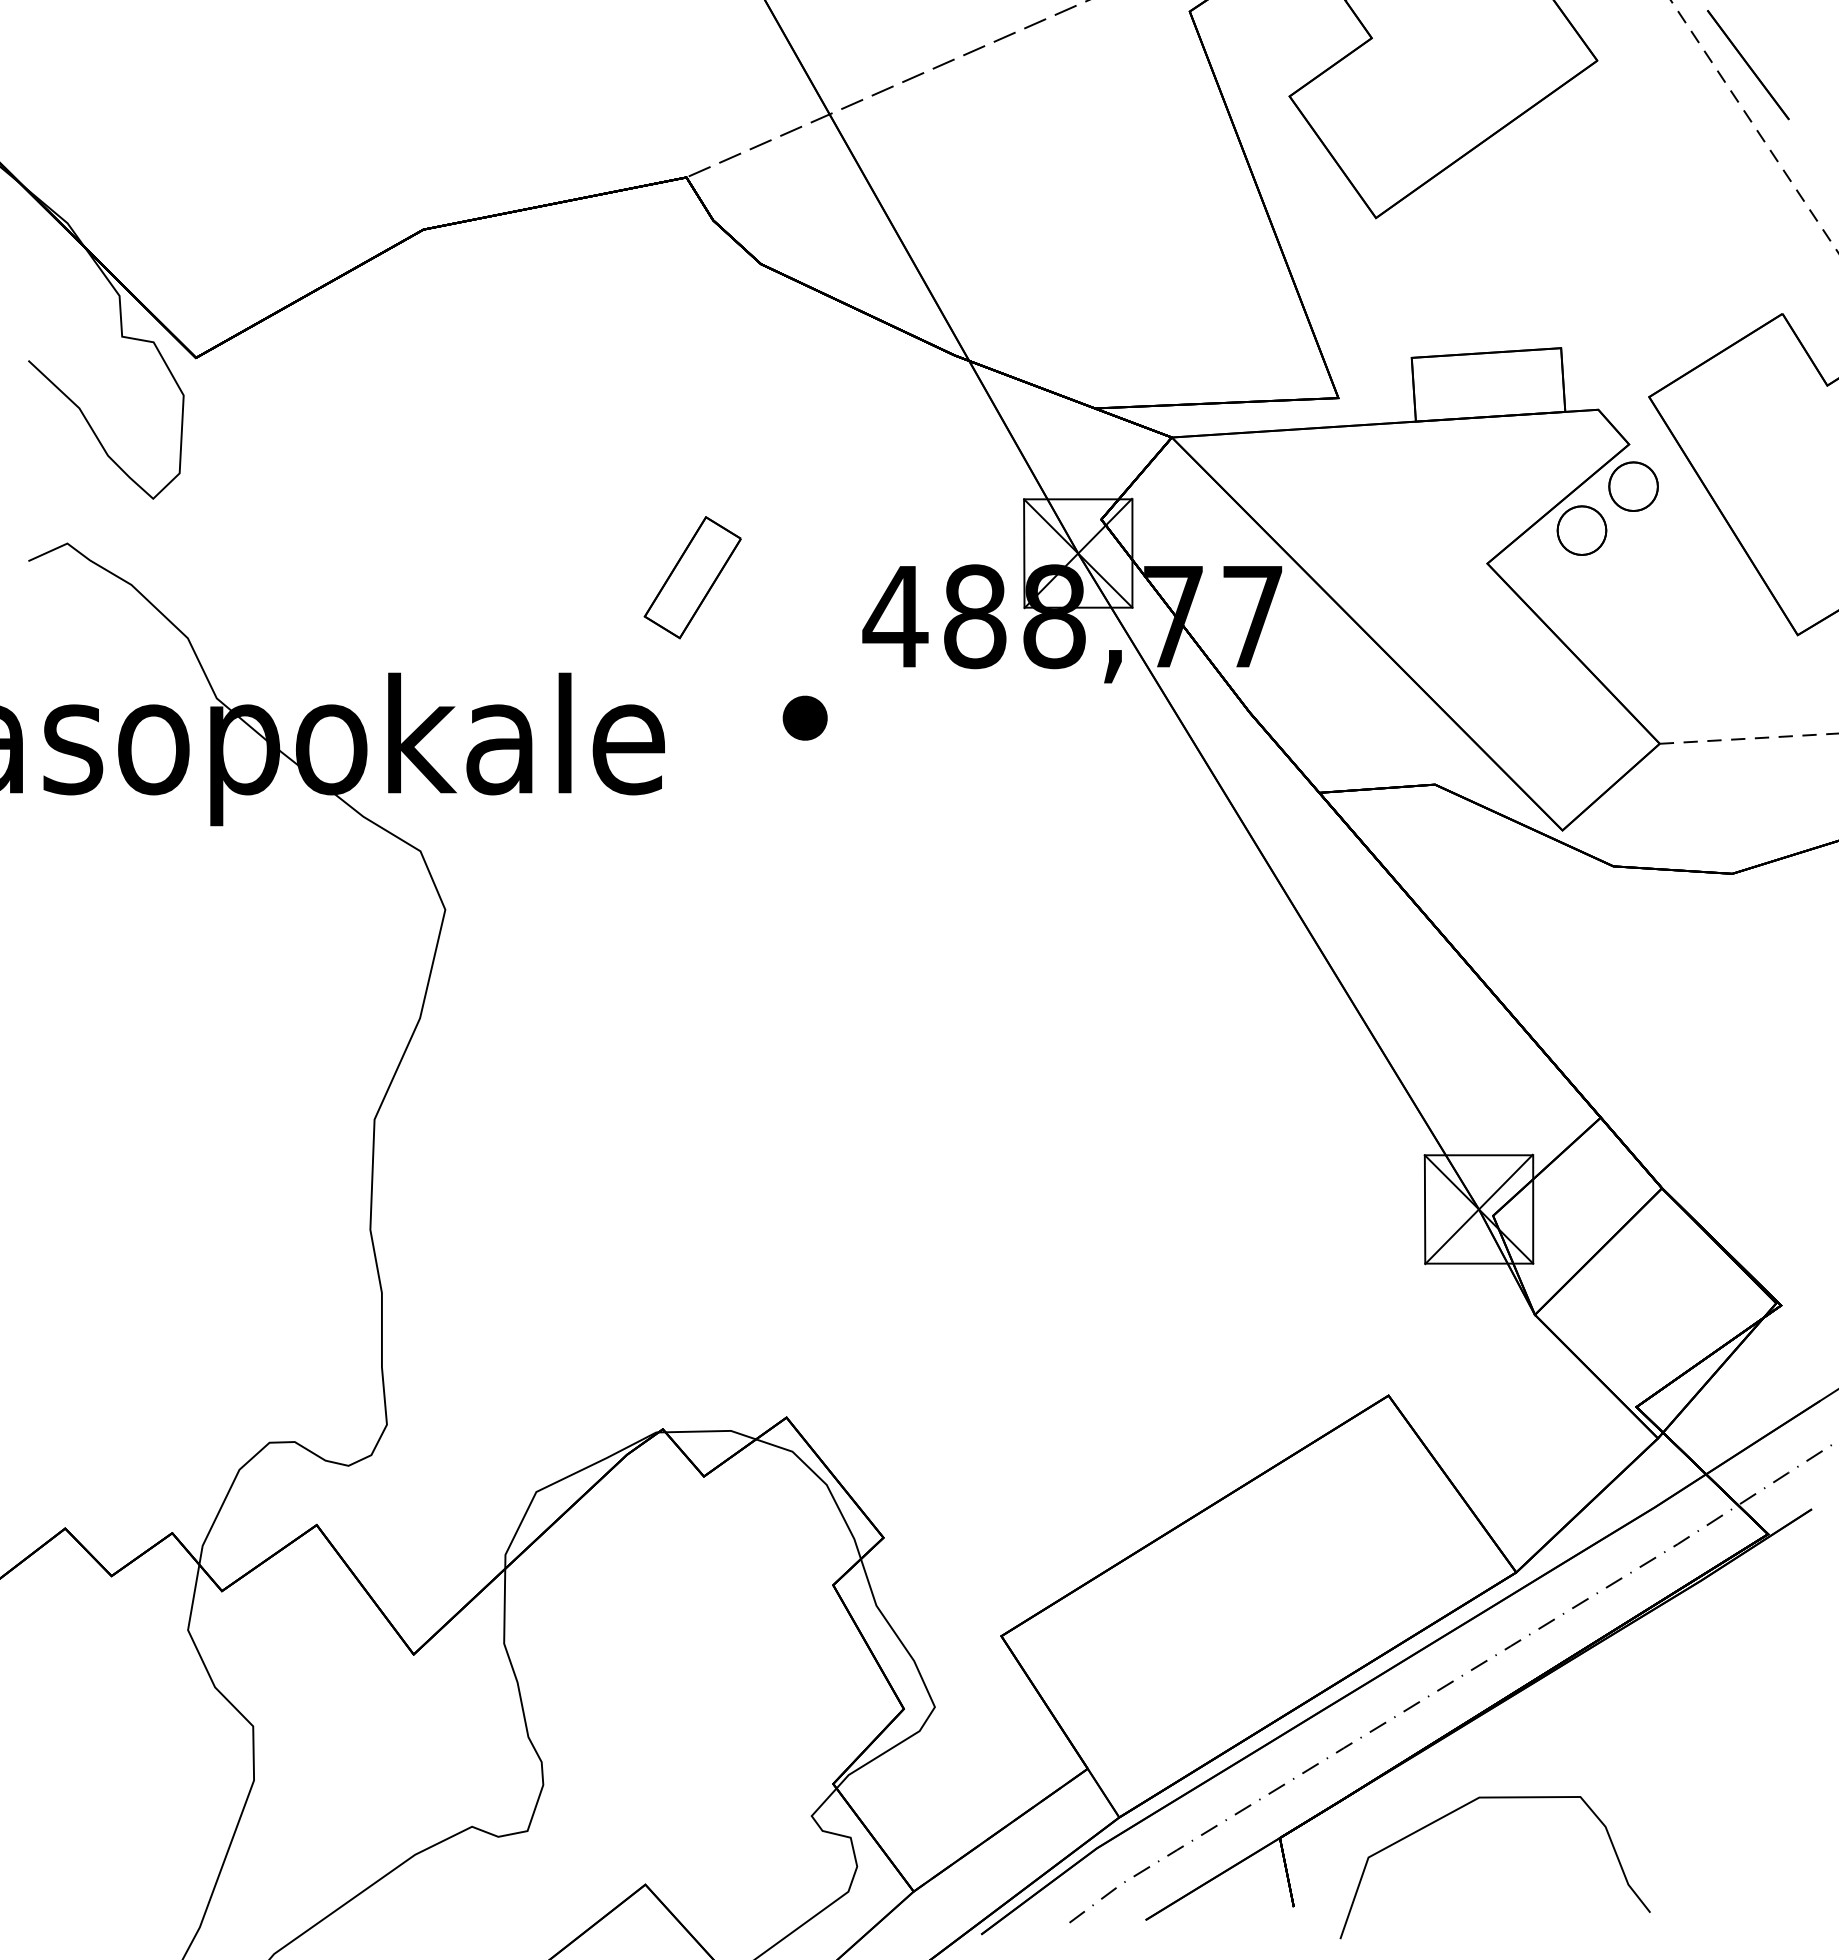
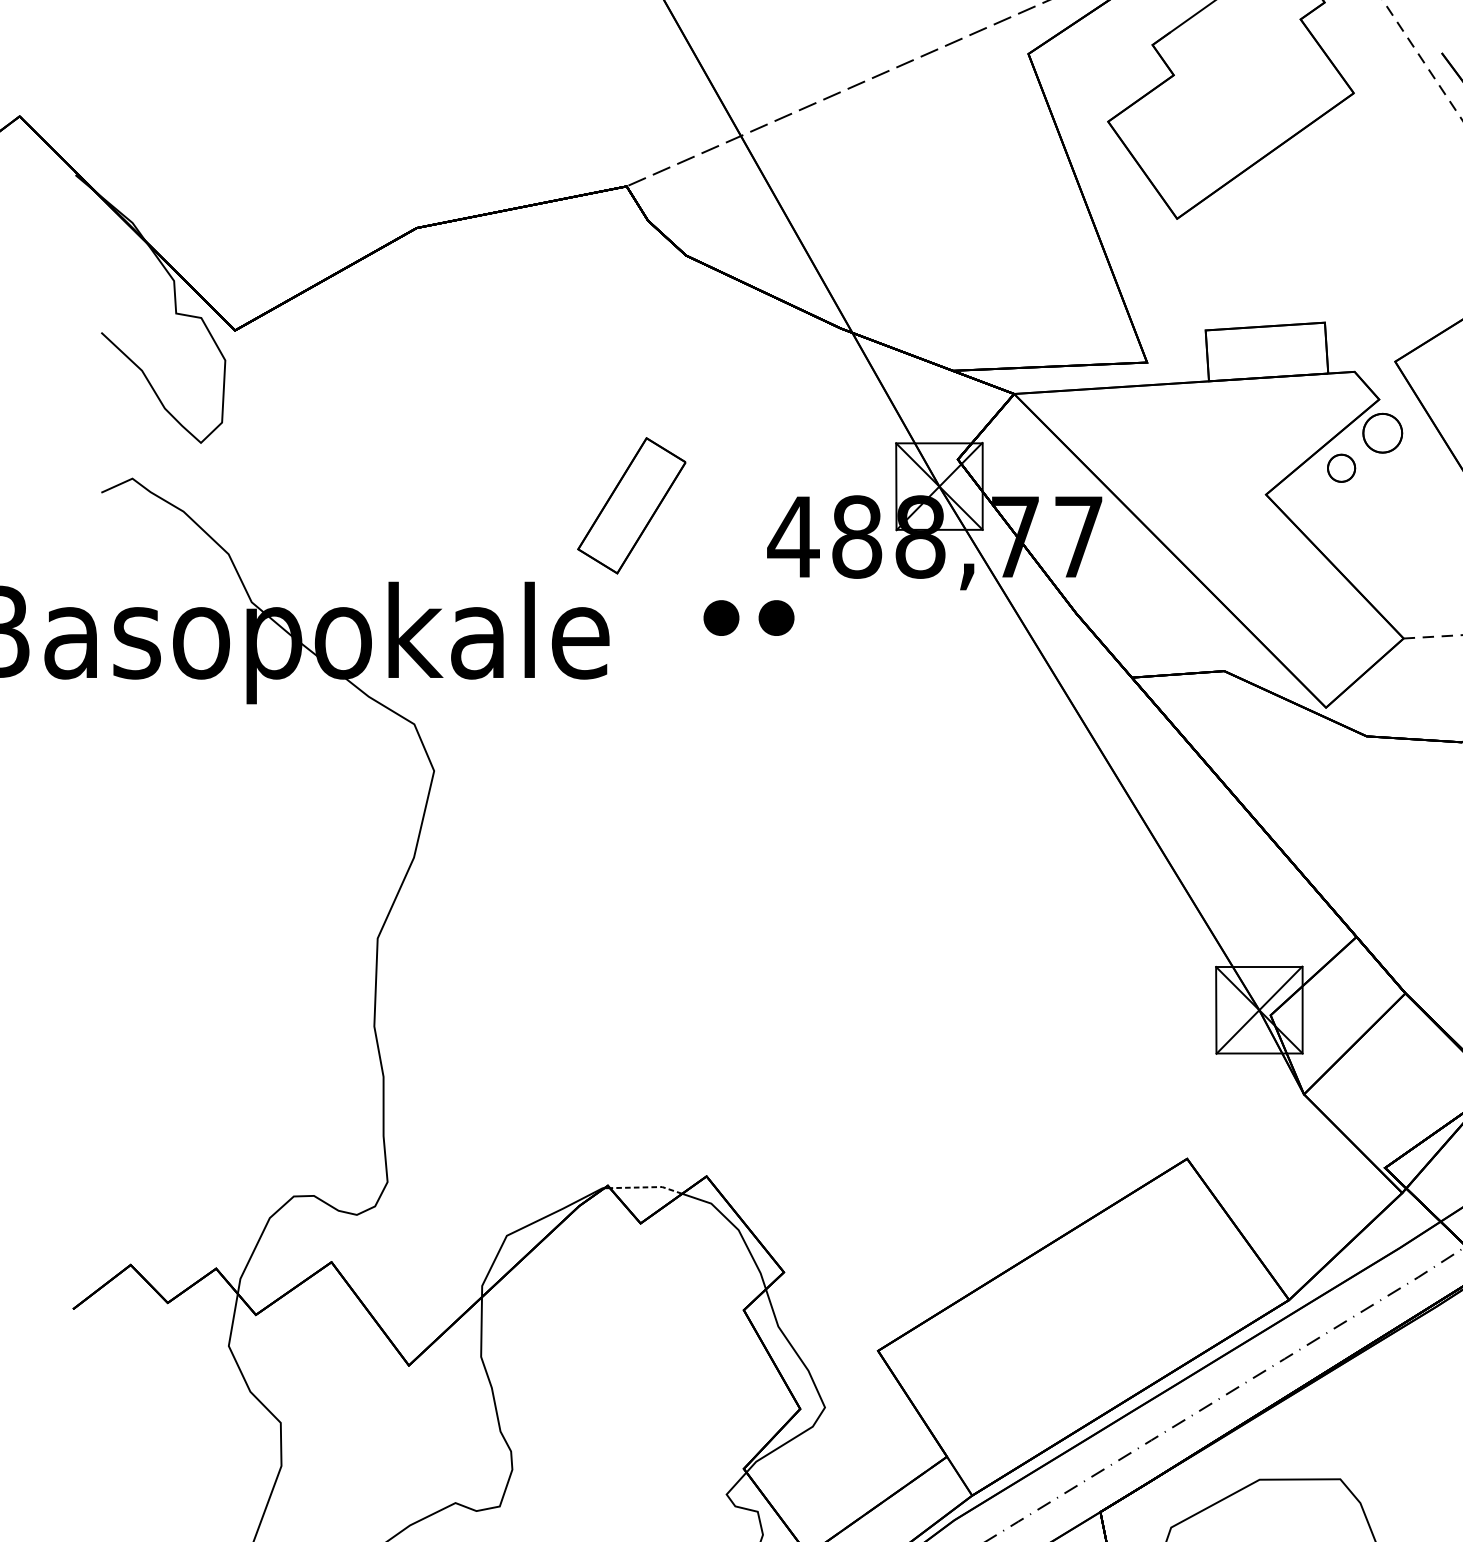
part: (1581, 530) -> (1341, 468), size x0.7
part: (692, 577) -> (631, 505), size x1.4
part: (873, 717) -> (775, 617), added
line: (712, 1431) -> (647, 1187), solid -> dashed

